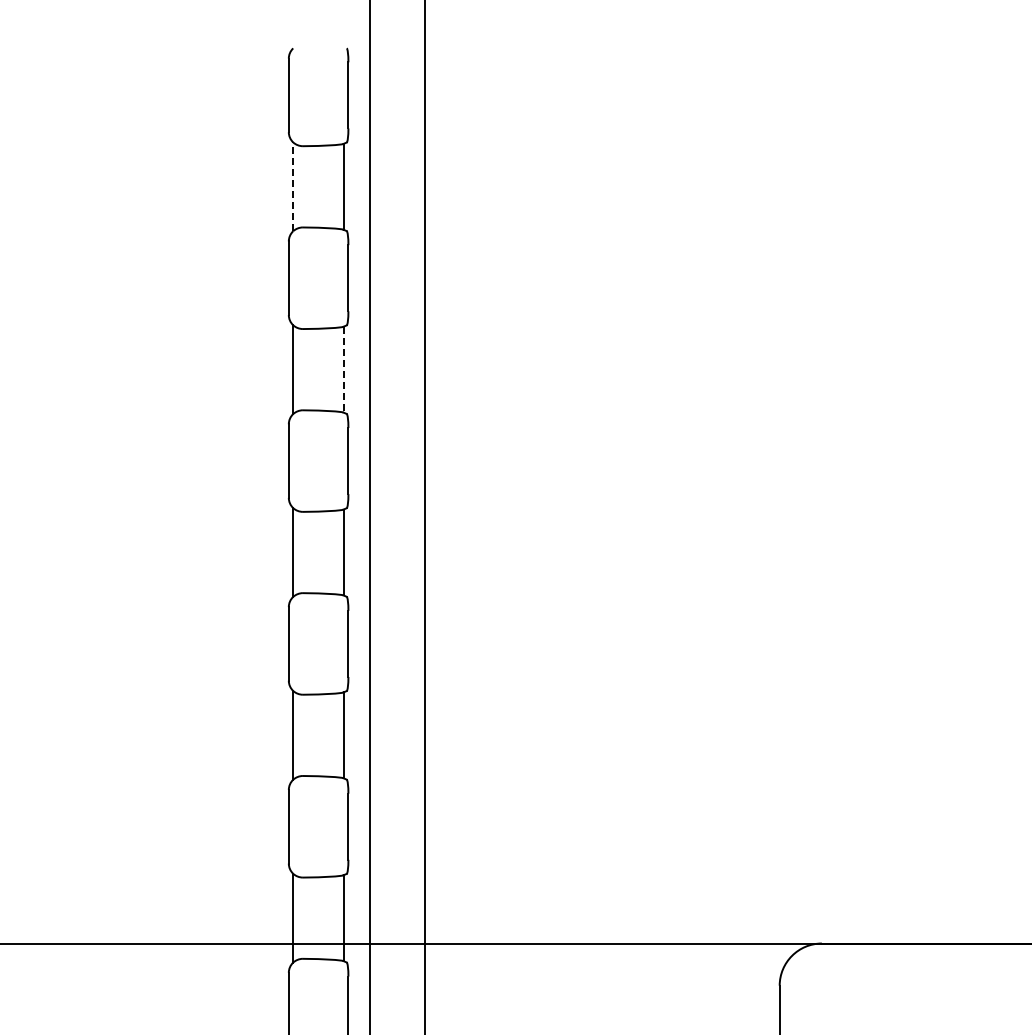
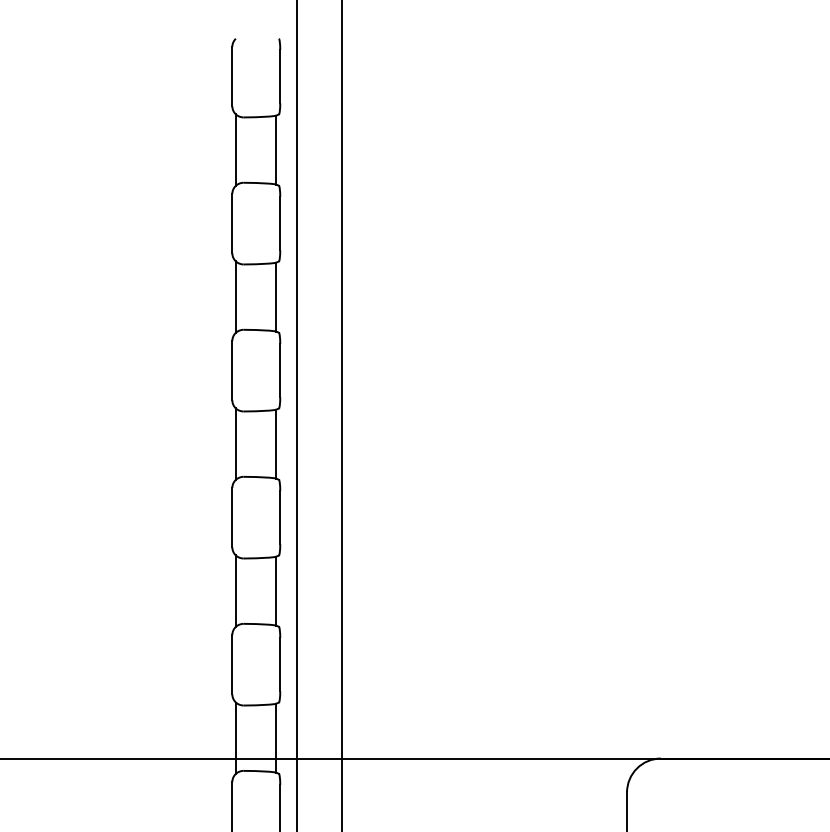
line: (293, 186) -> (236, 149), dashed -> solid
line: (343, 369) -> (276, 296), dashed -> solid

